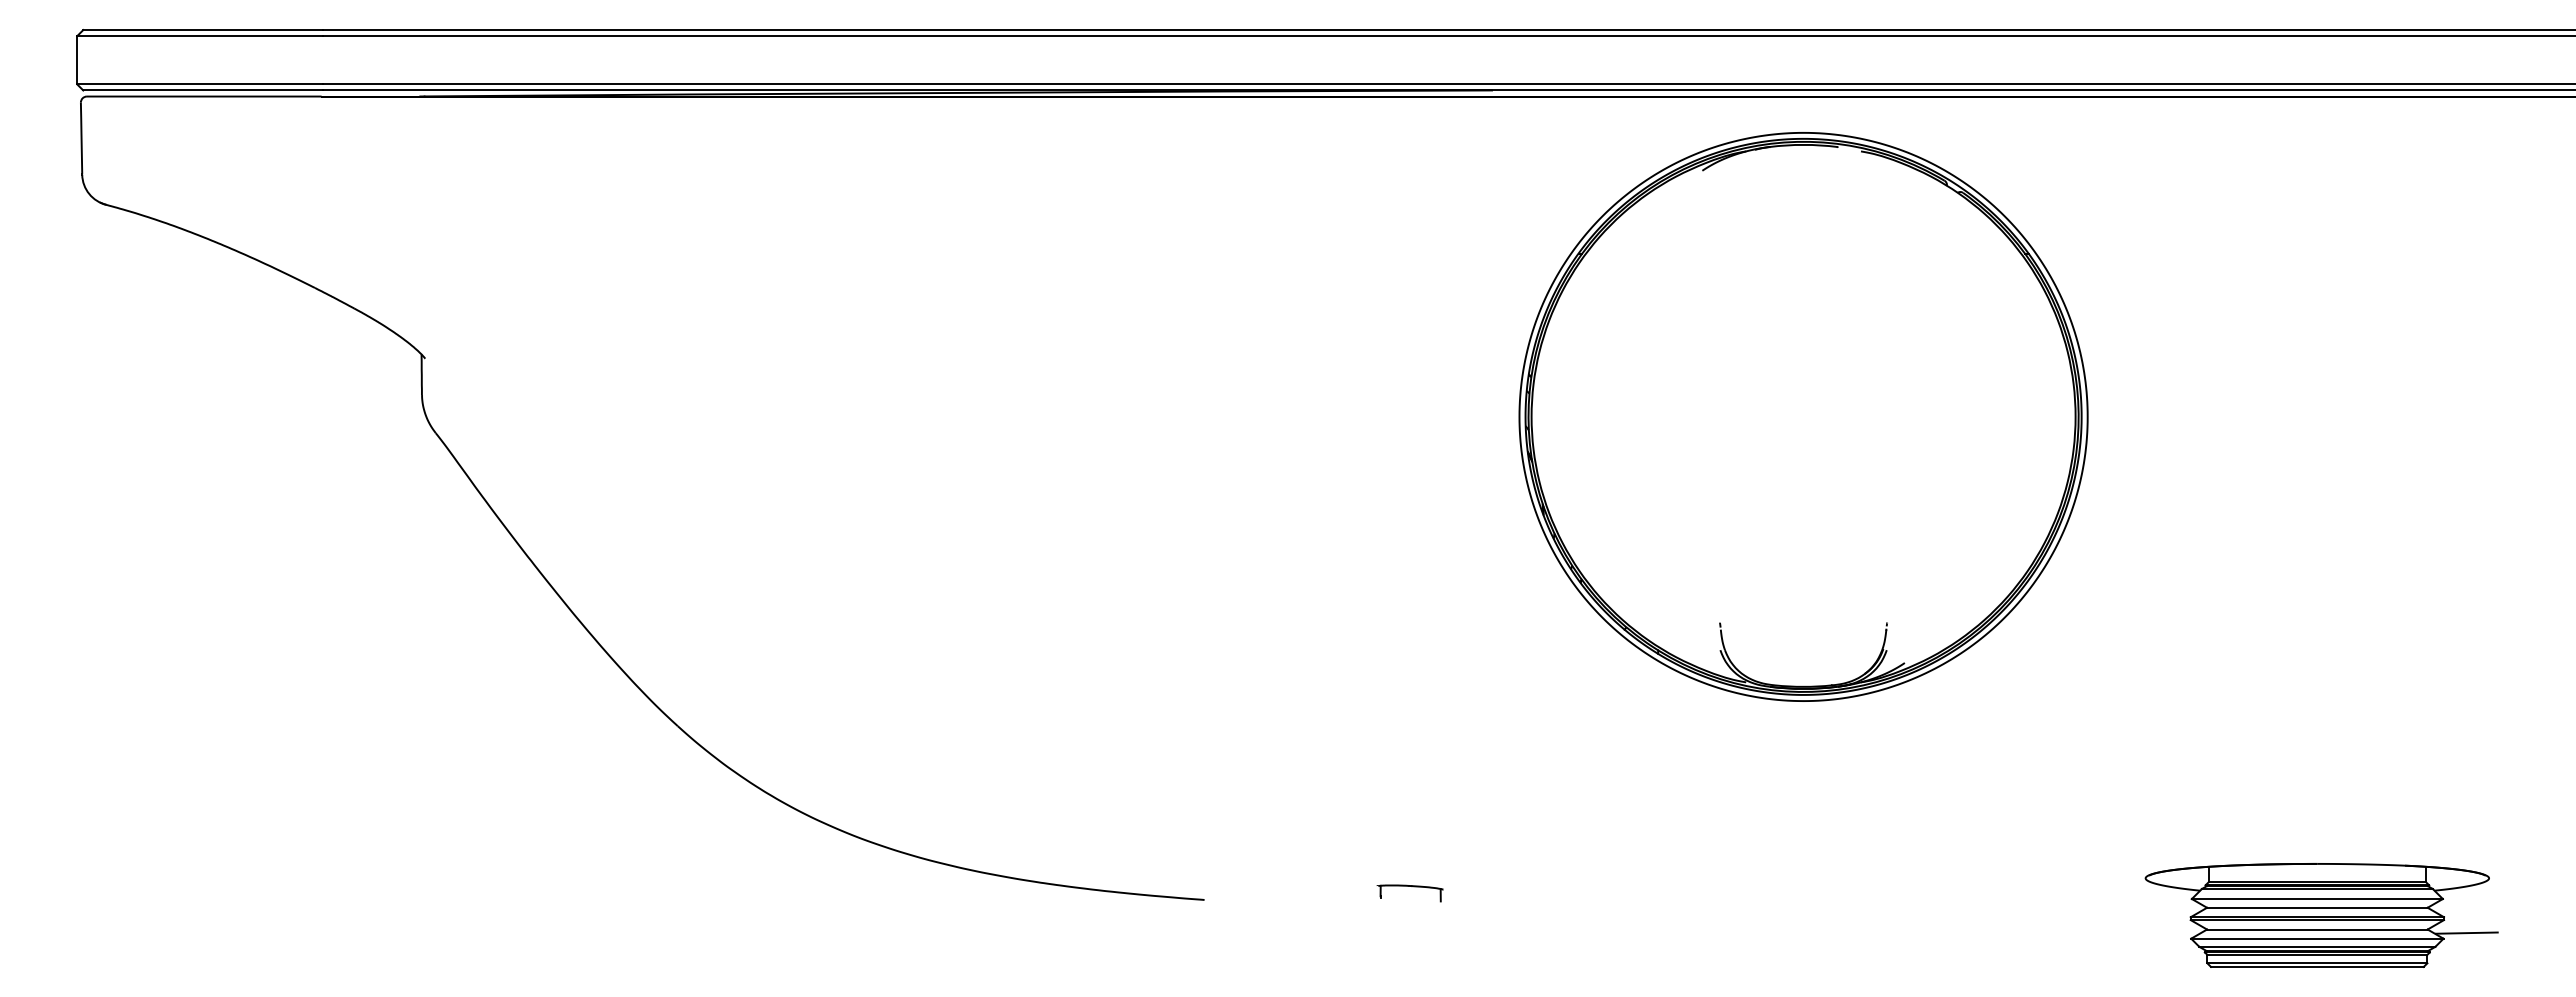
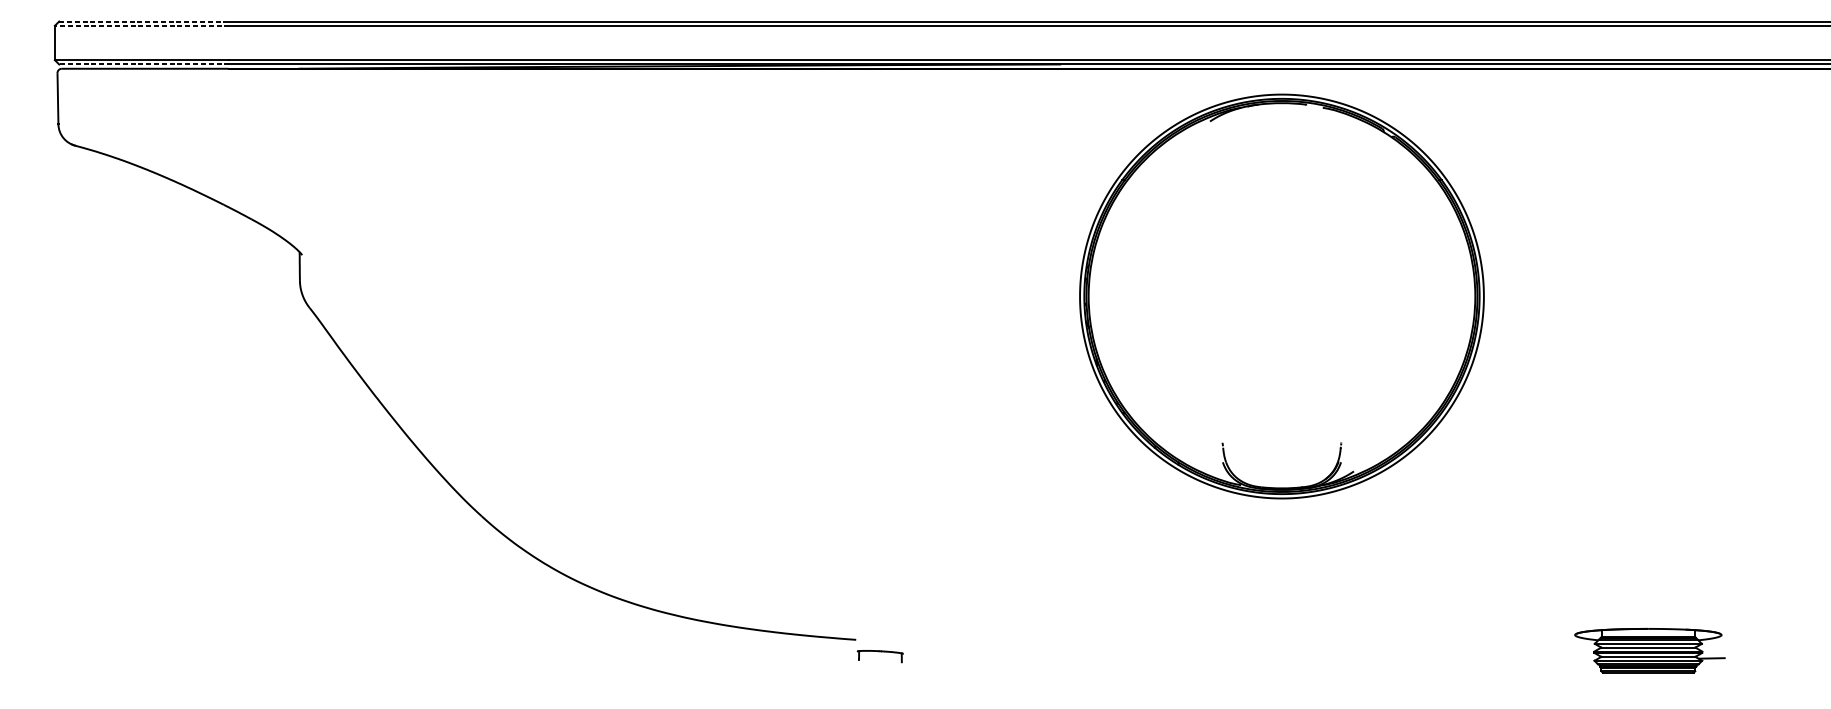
line: (203, 30) -> (144, 21), solid -> dashed
line: (199, 36) -> (141, 26), solid -> dashed
line: (203, 90) -> (144, 64), solid -> dashed
part: (1409, 886) -> (879, 651), moved
part: (2321, 915) -> (1650, 650), size x0.6

